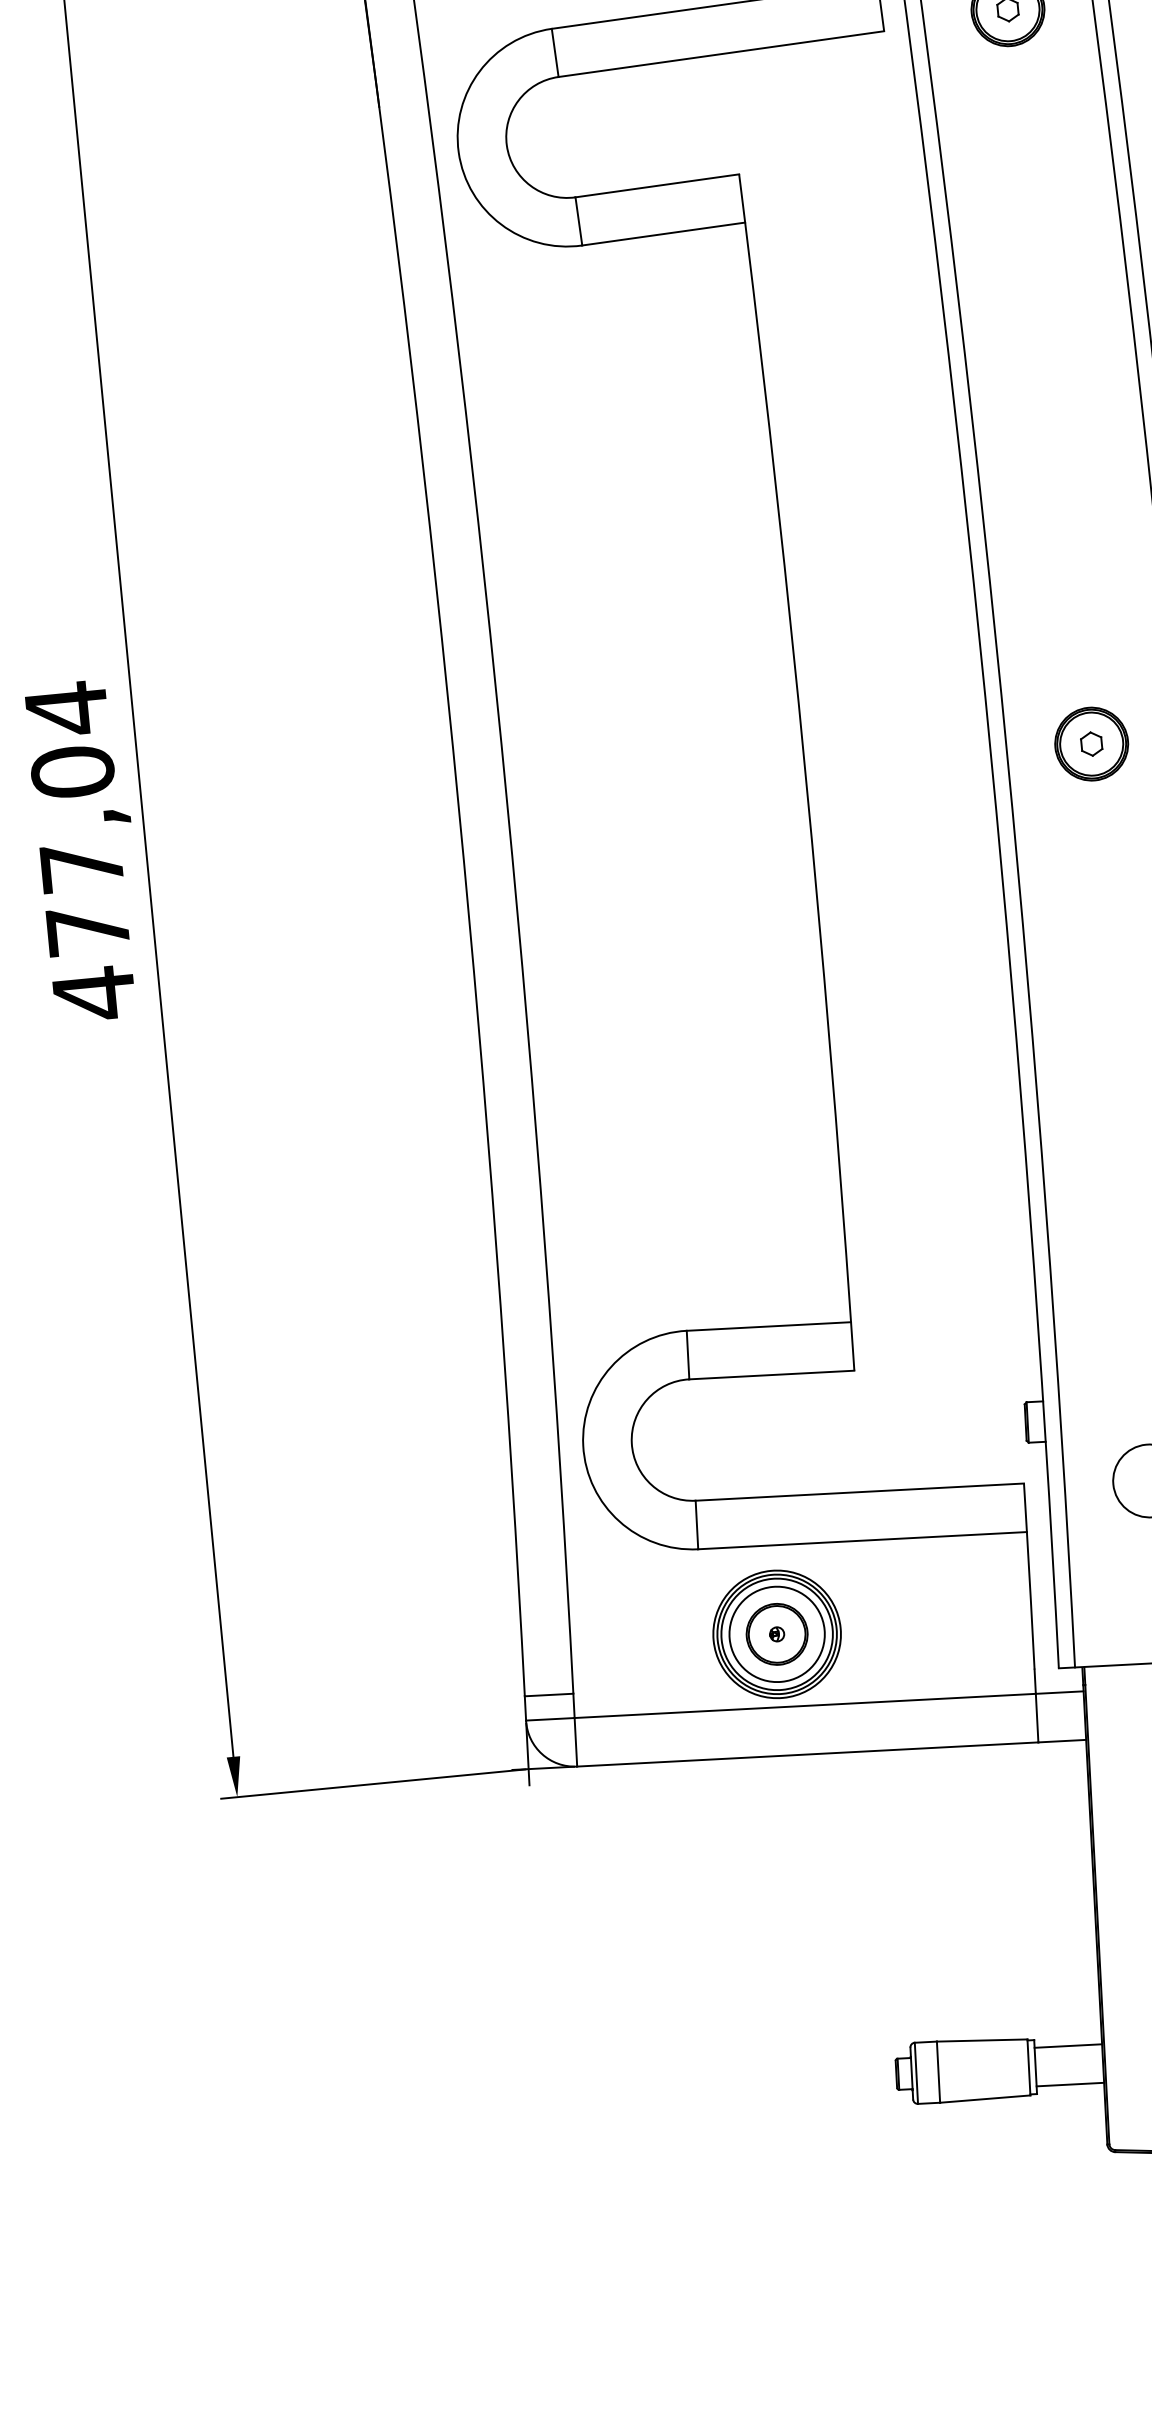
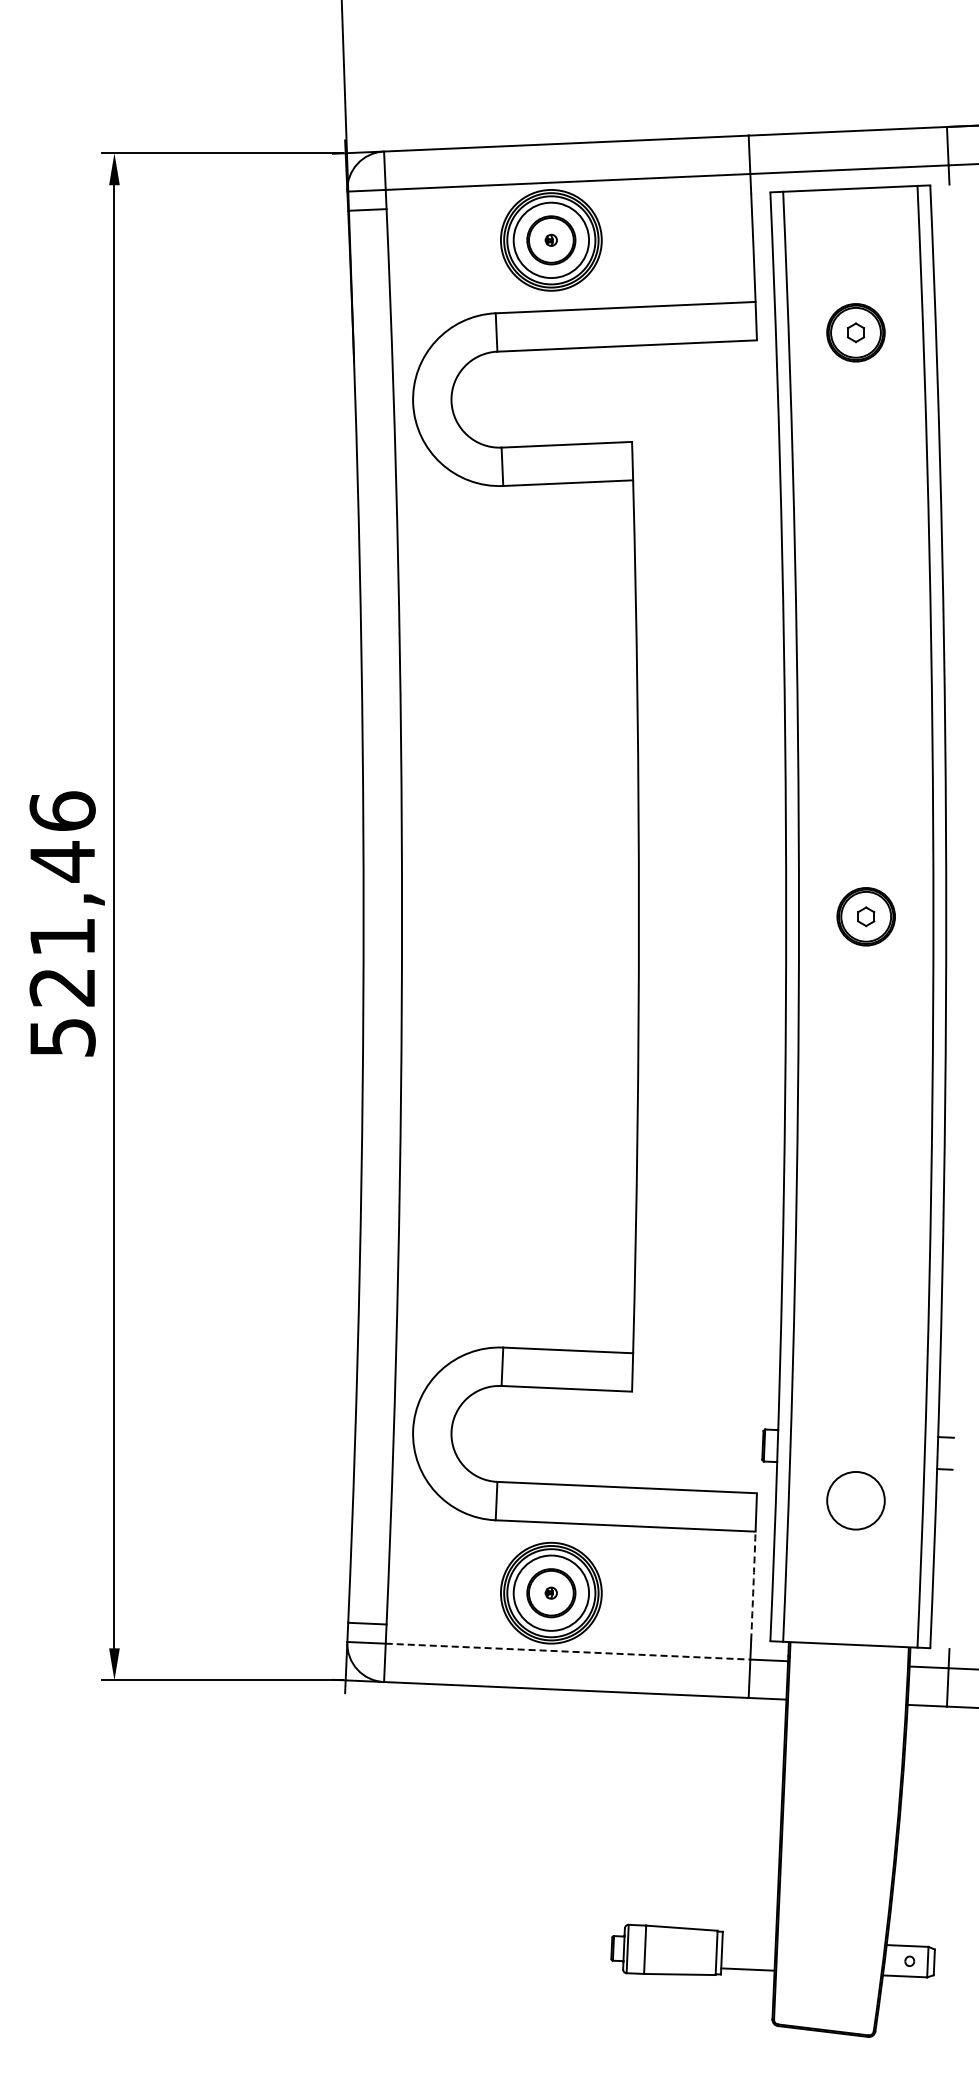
text: (80, 851) -> (62, 924), 477,04 -> 521,46
arc: (1030, 1601) -> (753, 1586), solid -> dashed
line: (805, 1705) -> (568, 1651), solid -> dashed
line: (1067, 2045) -> (748, 1938), removed

